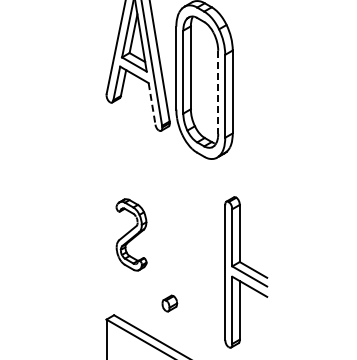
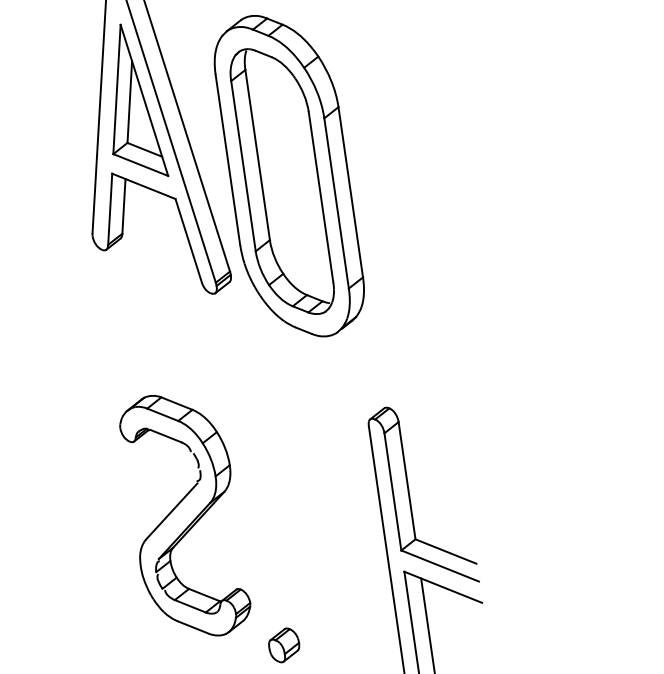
line: (218, 92) -> (321, 197), dashed -> solid
line: (152, 104) -> (189, 241), dashed -> solid
part: (131, 234) -> (185, 514), size x1.67

